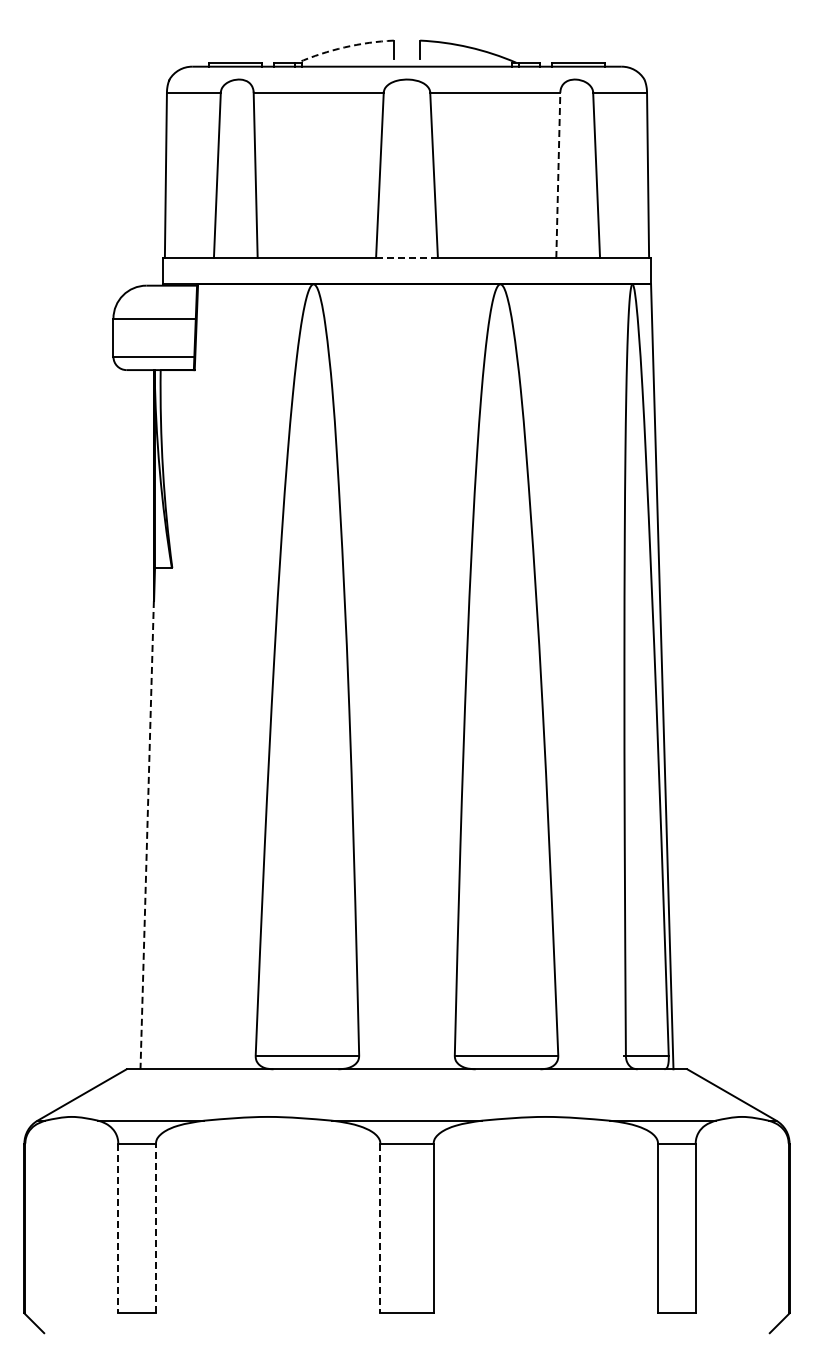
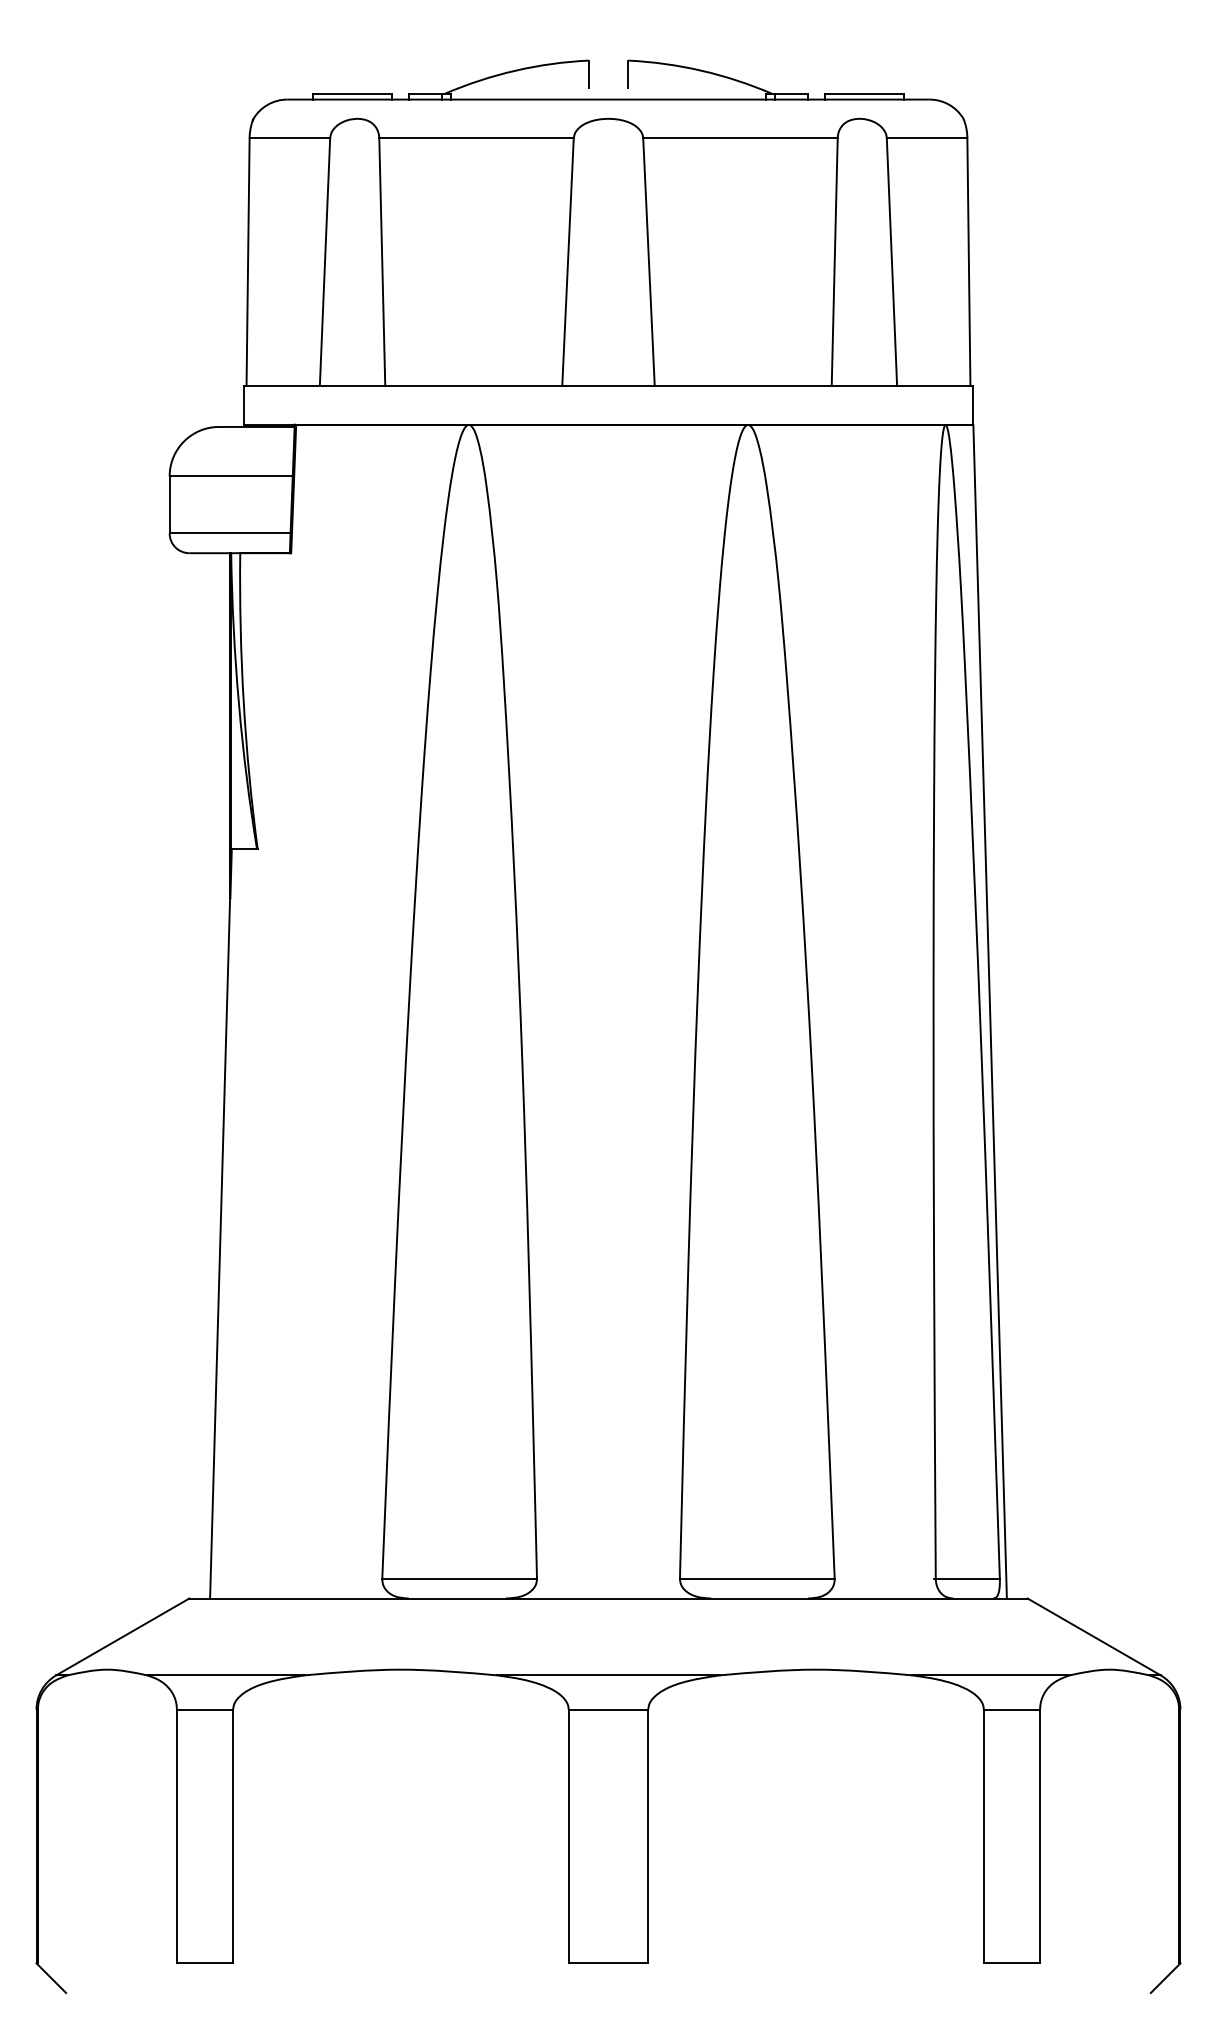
arc: (344, 47) -> (515, 70), dashed -> solid
line: (558, 175) -> (834, 262), dashed -> solid
line: (407, 257) -> (609, 384), dashed -> solid
line: (147, 835) -> (220, 1248), dashed -> solid
line: (118, 1228) -> (177, 1836), dashed -> solid
line: (155, 1228) -> (232, 1836), dashed -> solid
line: (380, 1228) -> (568, 1836), dashed -> solid

